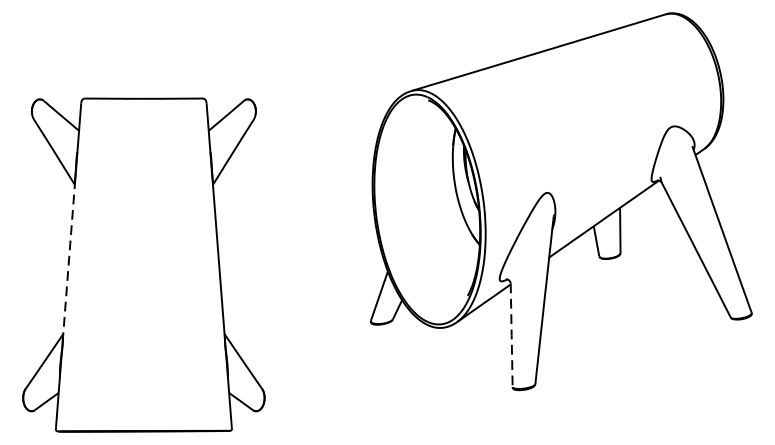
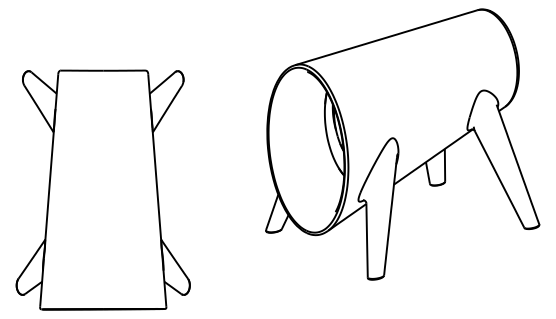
line: (68, 257) -> (49, 184), dashed -> solid
line: (512, 335) -> (367, 240), dashed -> solid

